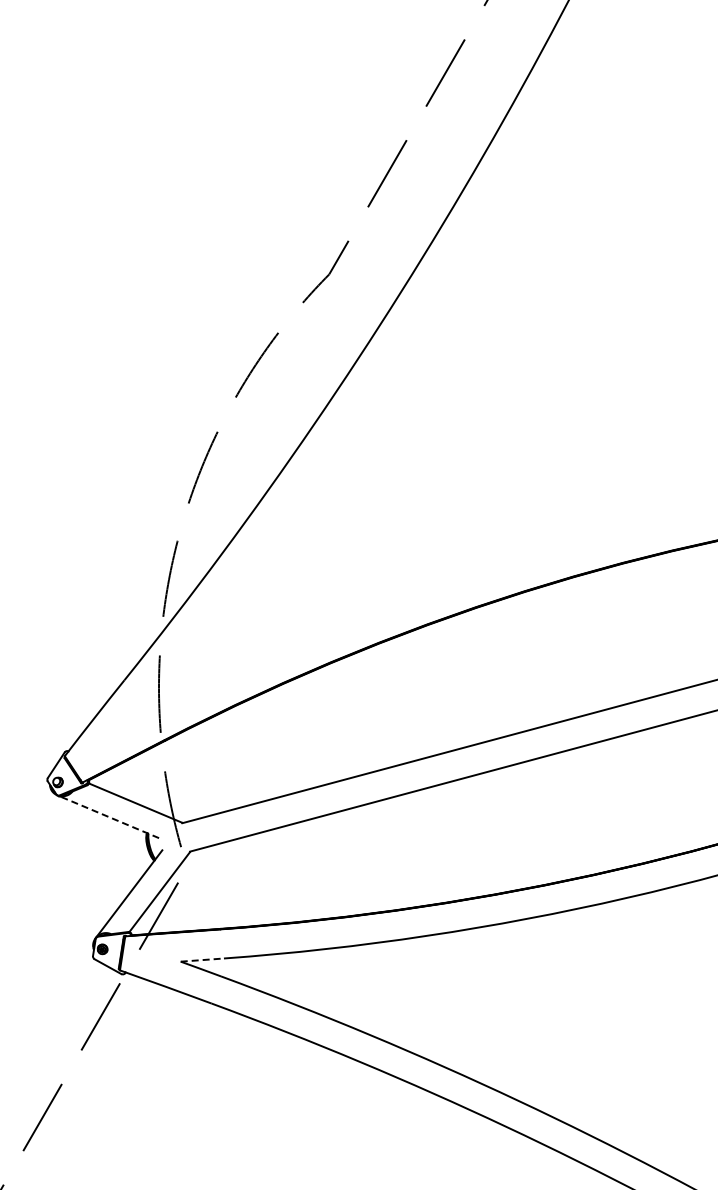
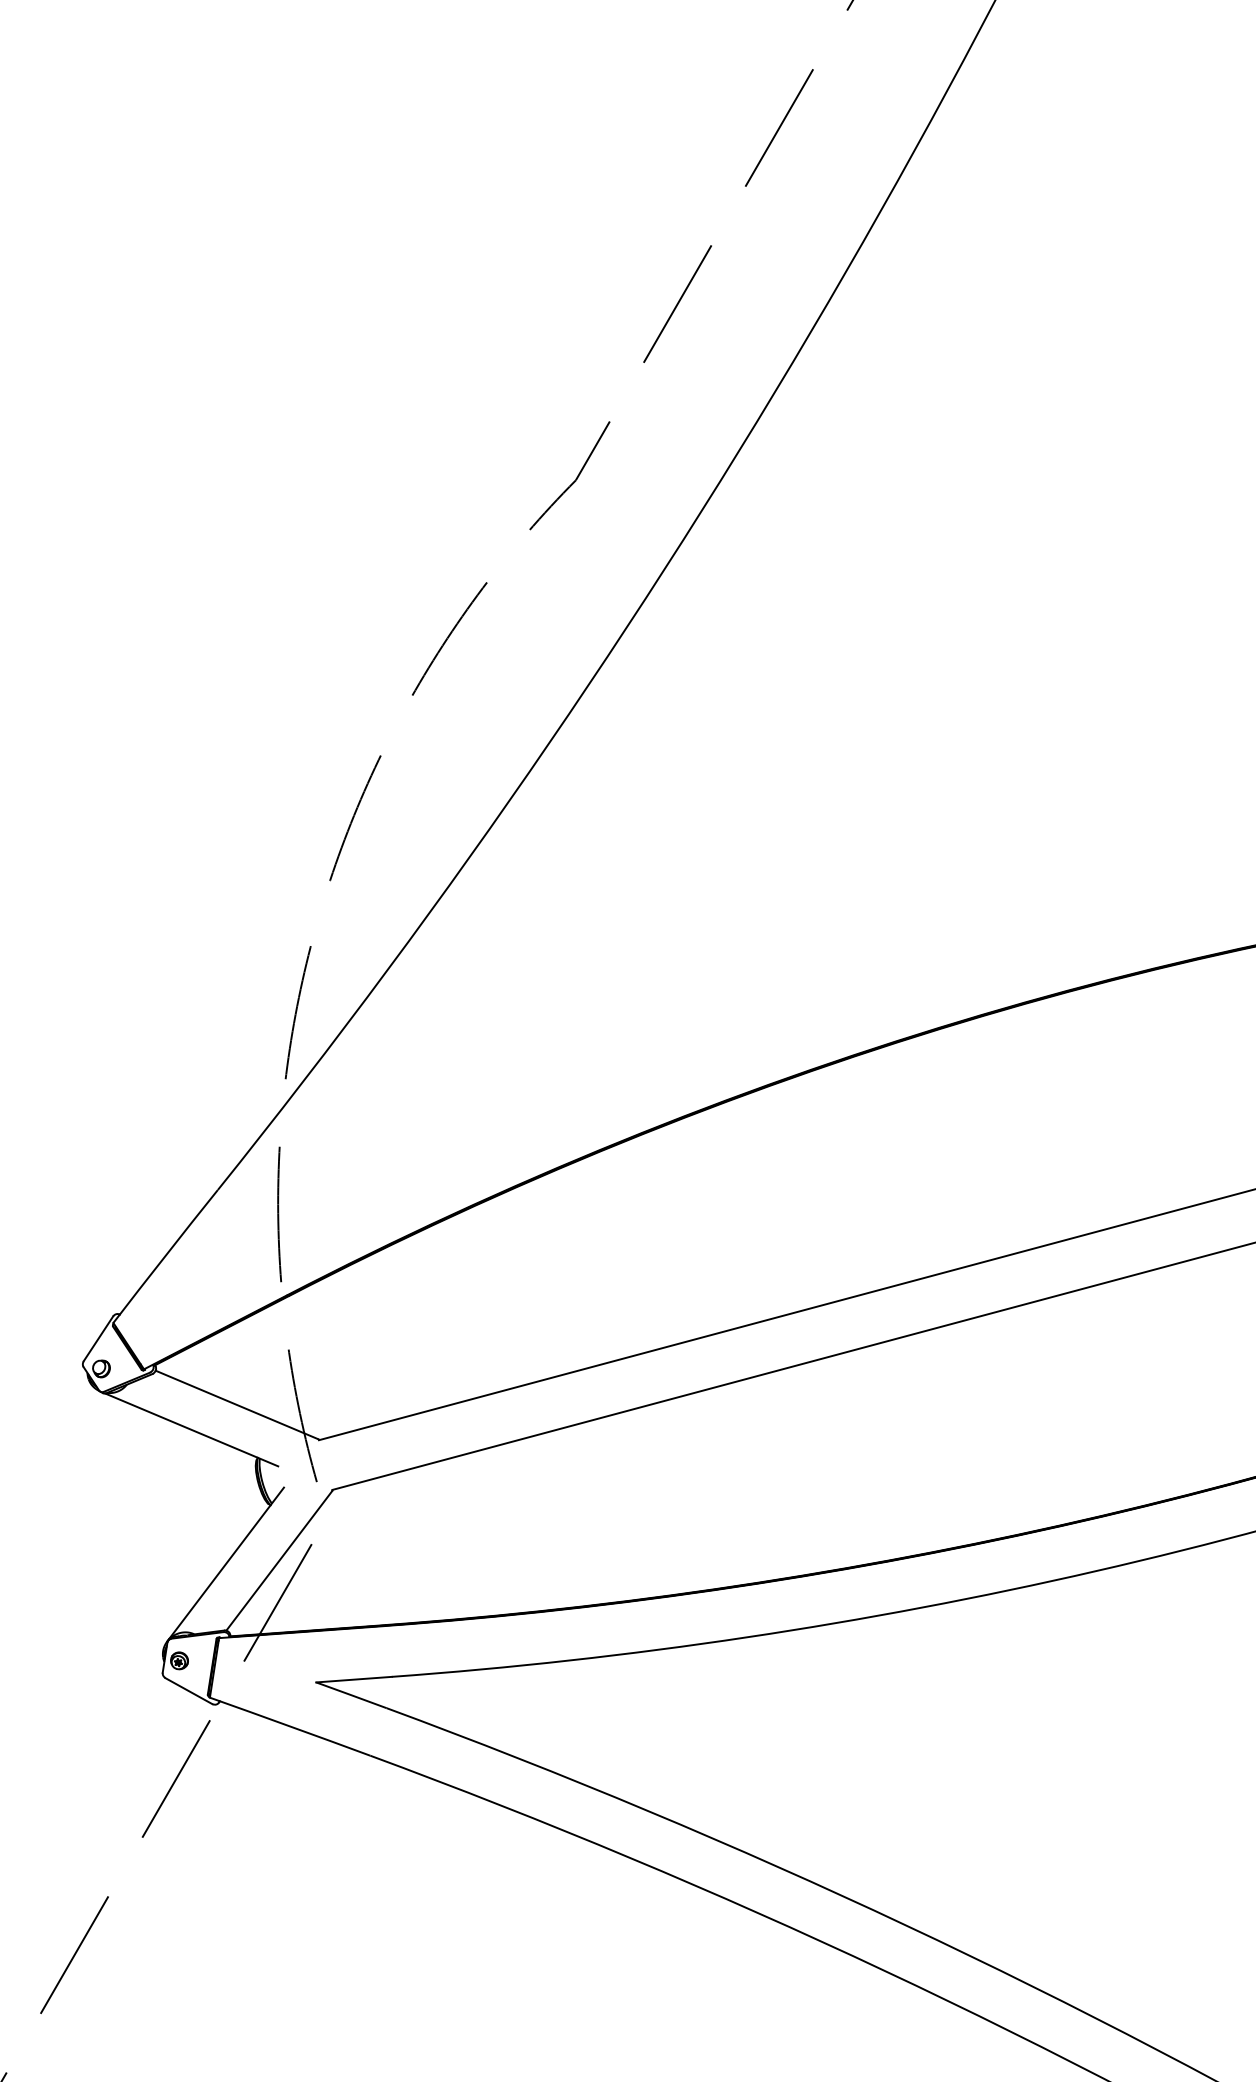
line: (109, 817) -> (191, 1430), dashed -> solid
line: (202, 960) -> (354, 1680), dashed -> solid

